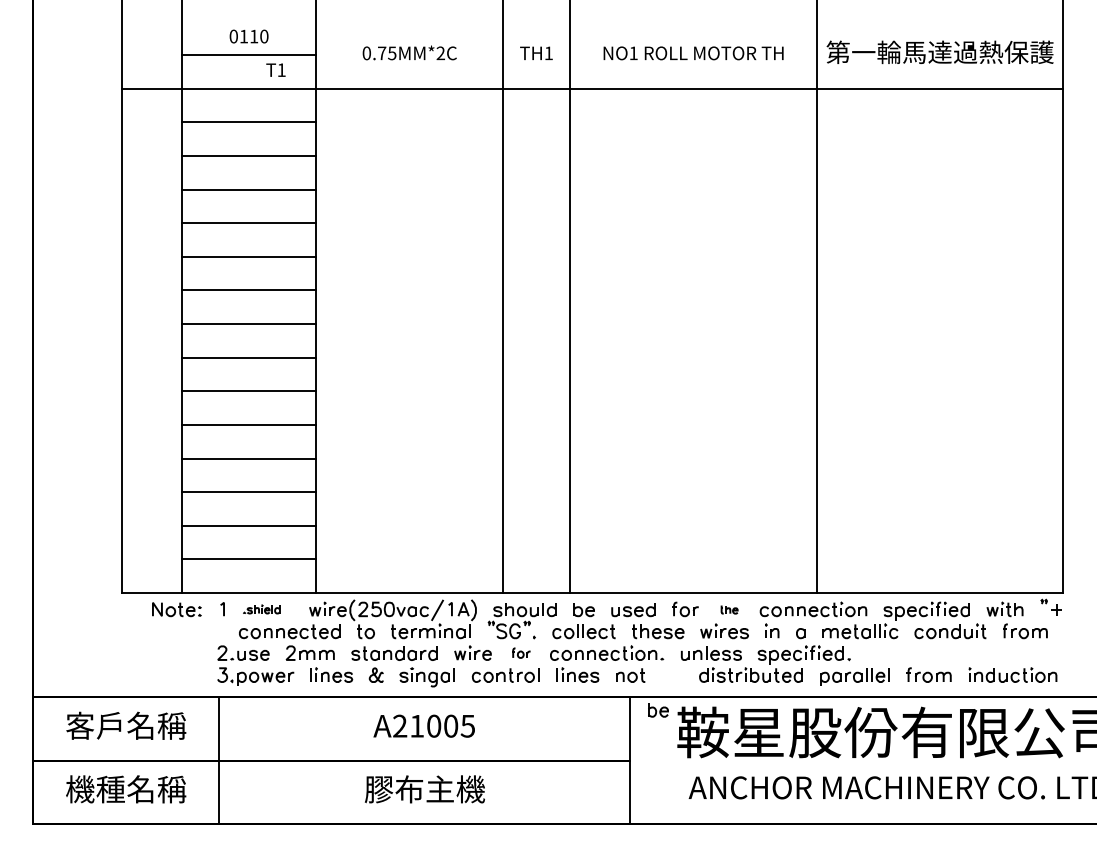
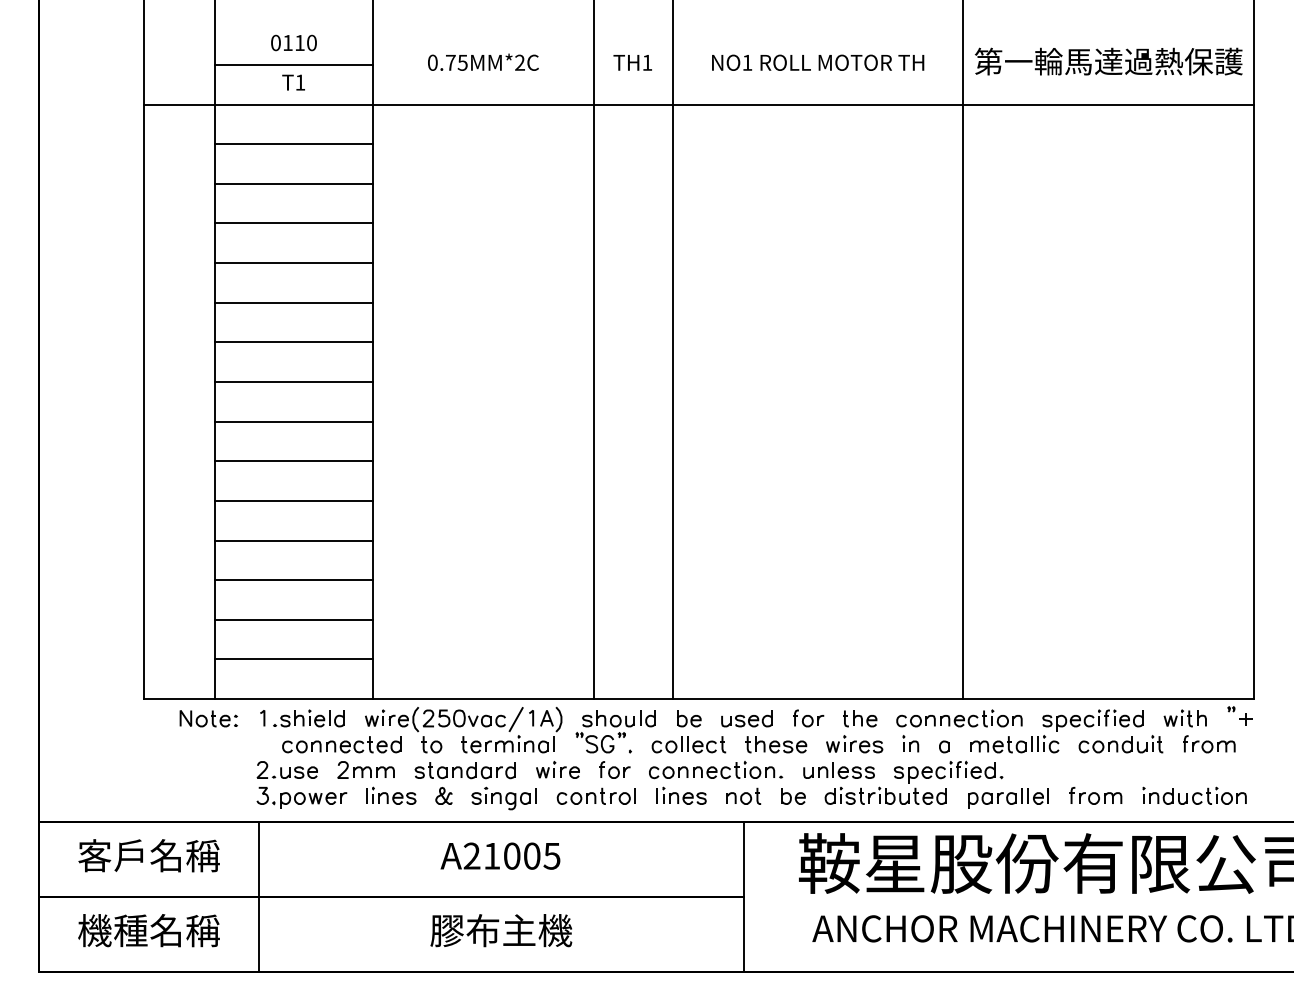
text: (275, 70) -> (293, 82), moved
part: (261, 609) -> (308, 718), size x1.67
part: (729, 609) -> (860, 718), size x1.67
part: (520, 652) -> (614, 769), size x1.43
part: (658, 710) -> (793, 796), moved

